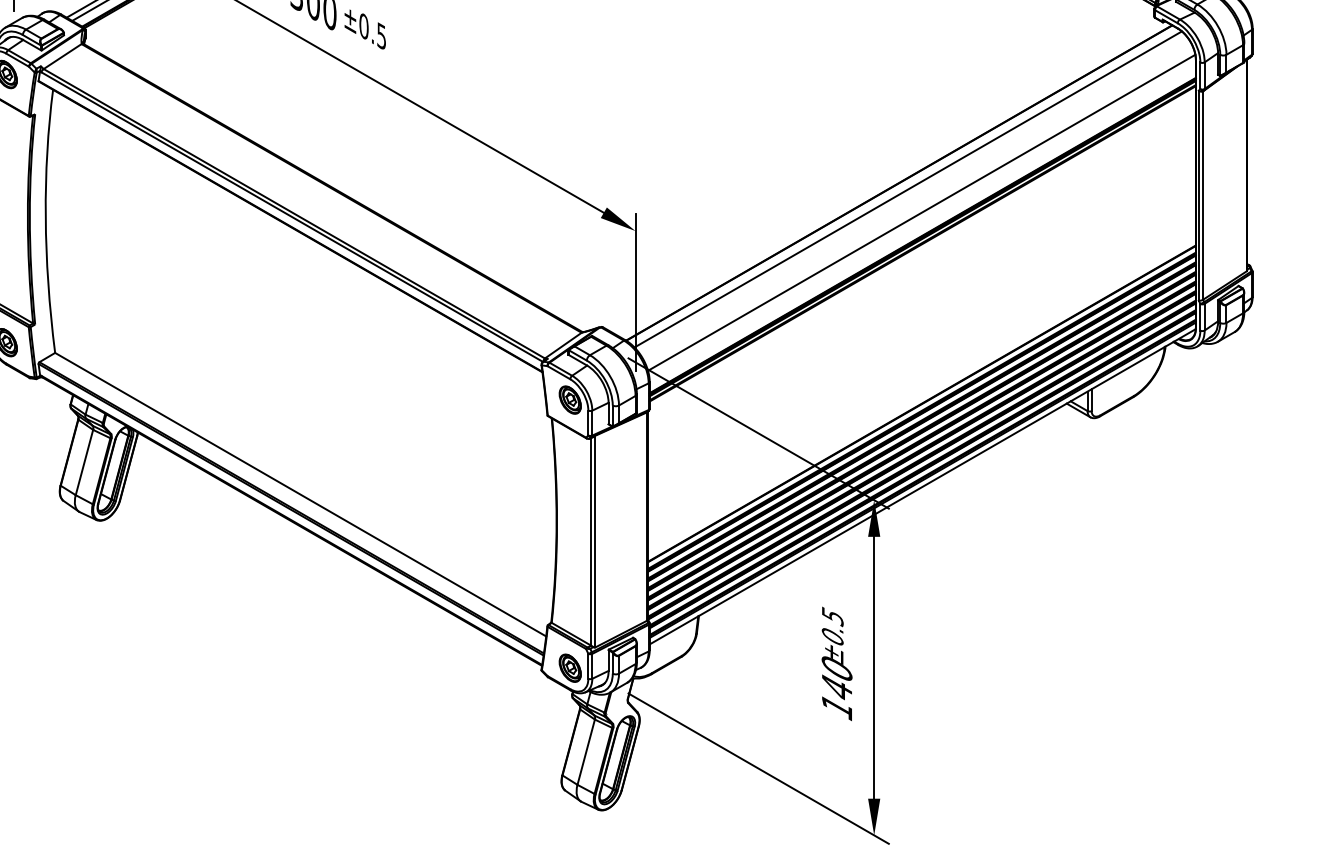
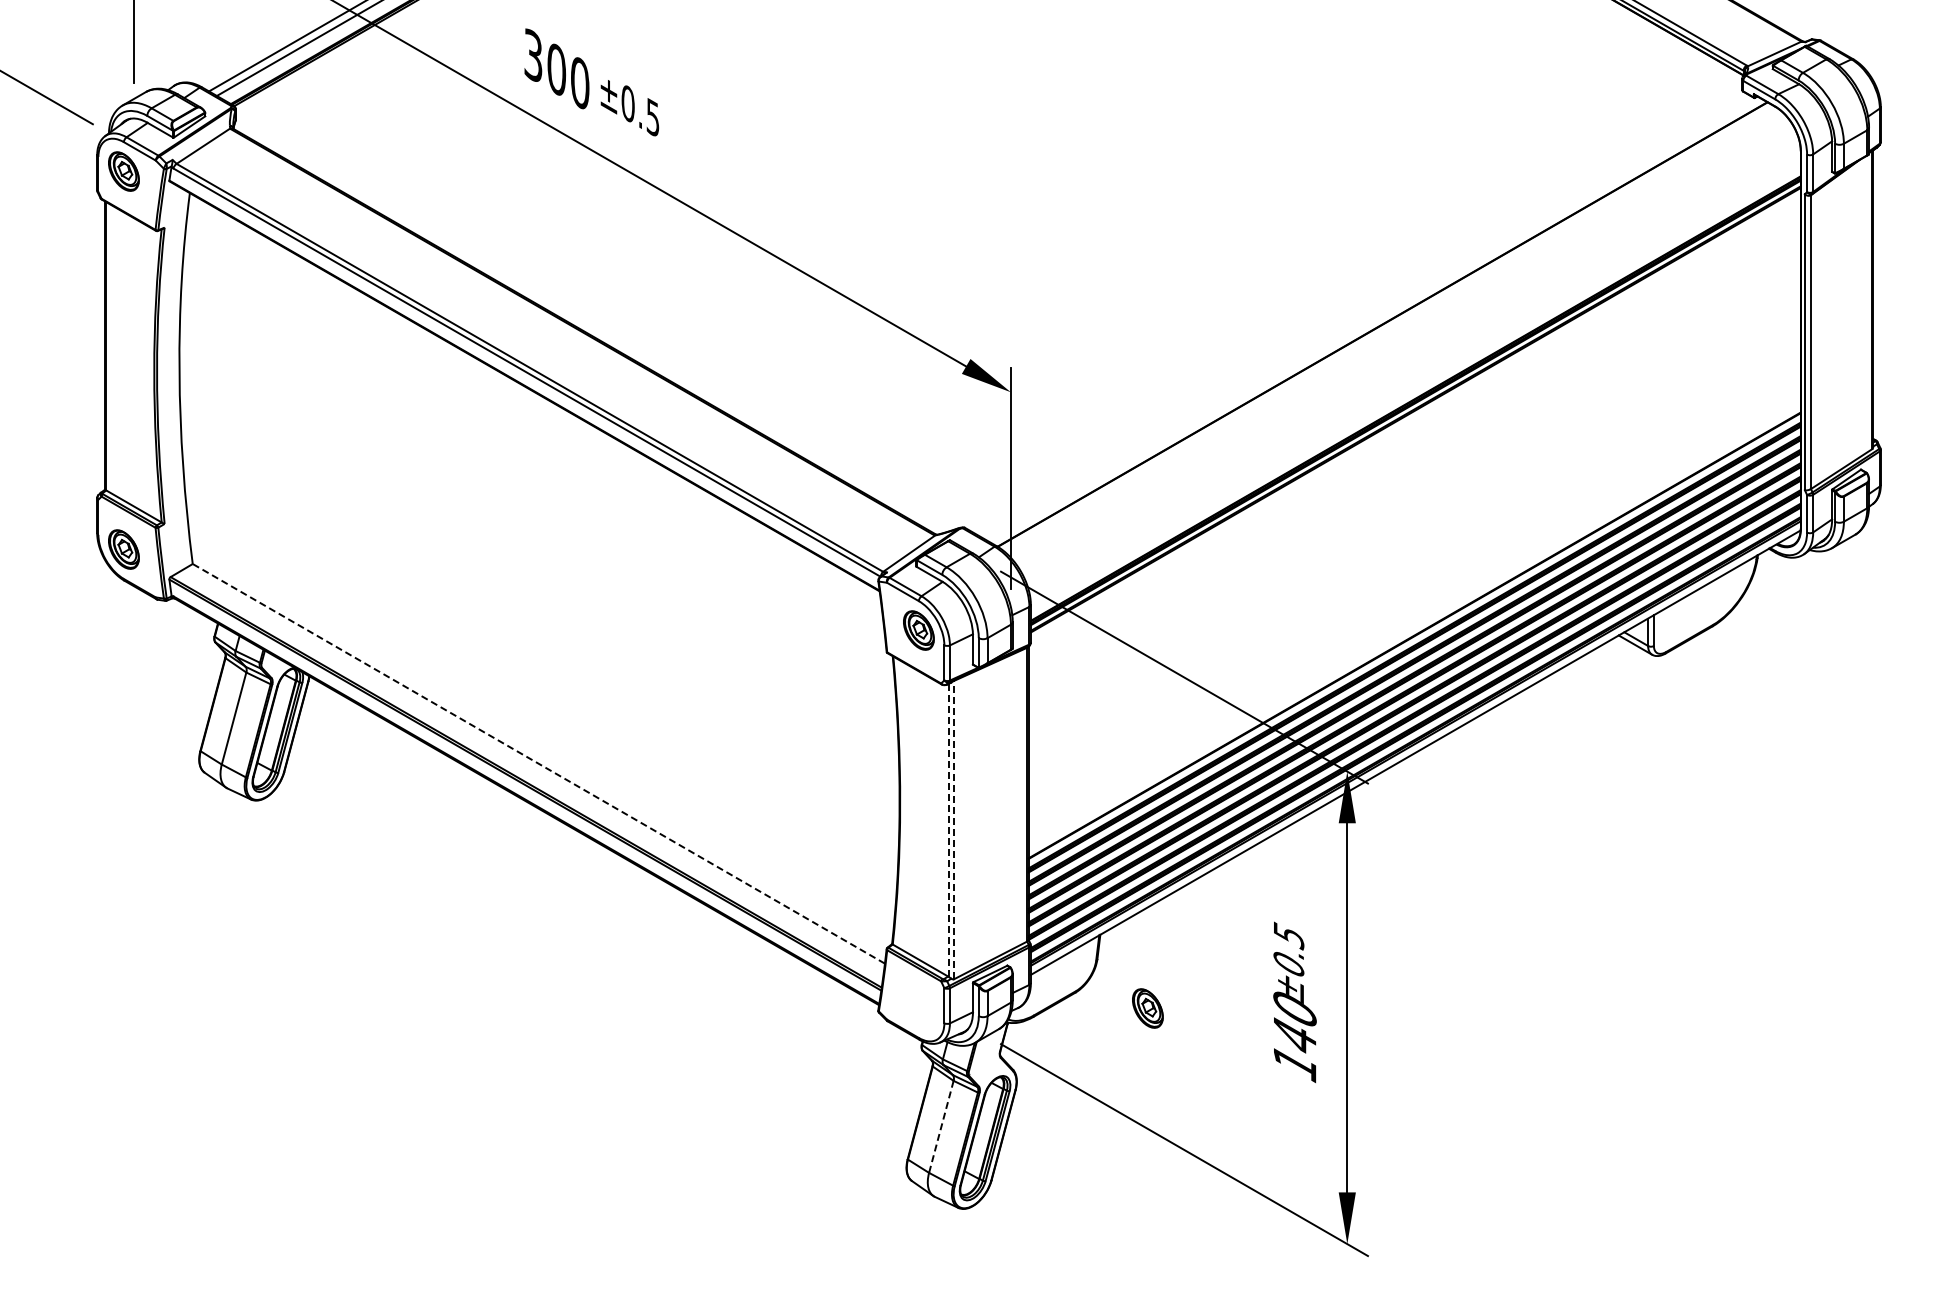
line: (908, 189) -> (1395, 333), removed
line: (921, 212) -> (1414, 366), removed
line: (300, 494) -> (538, 763), solid -> dashed
line: (591, 541) -> (948, 830), solid -> dashed
line: (595, 541) -> (954, 829), solid -> dashed
part: (569, 668) -> (1147, 1008), moved
line: (586, 751) -> (941, 1126), solid -> dashed

